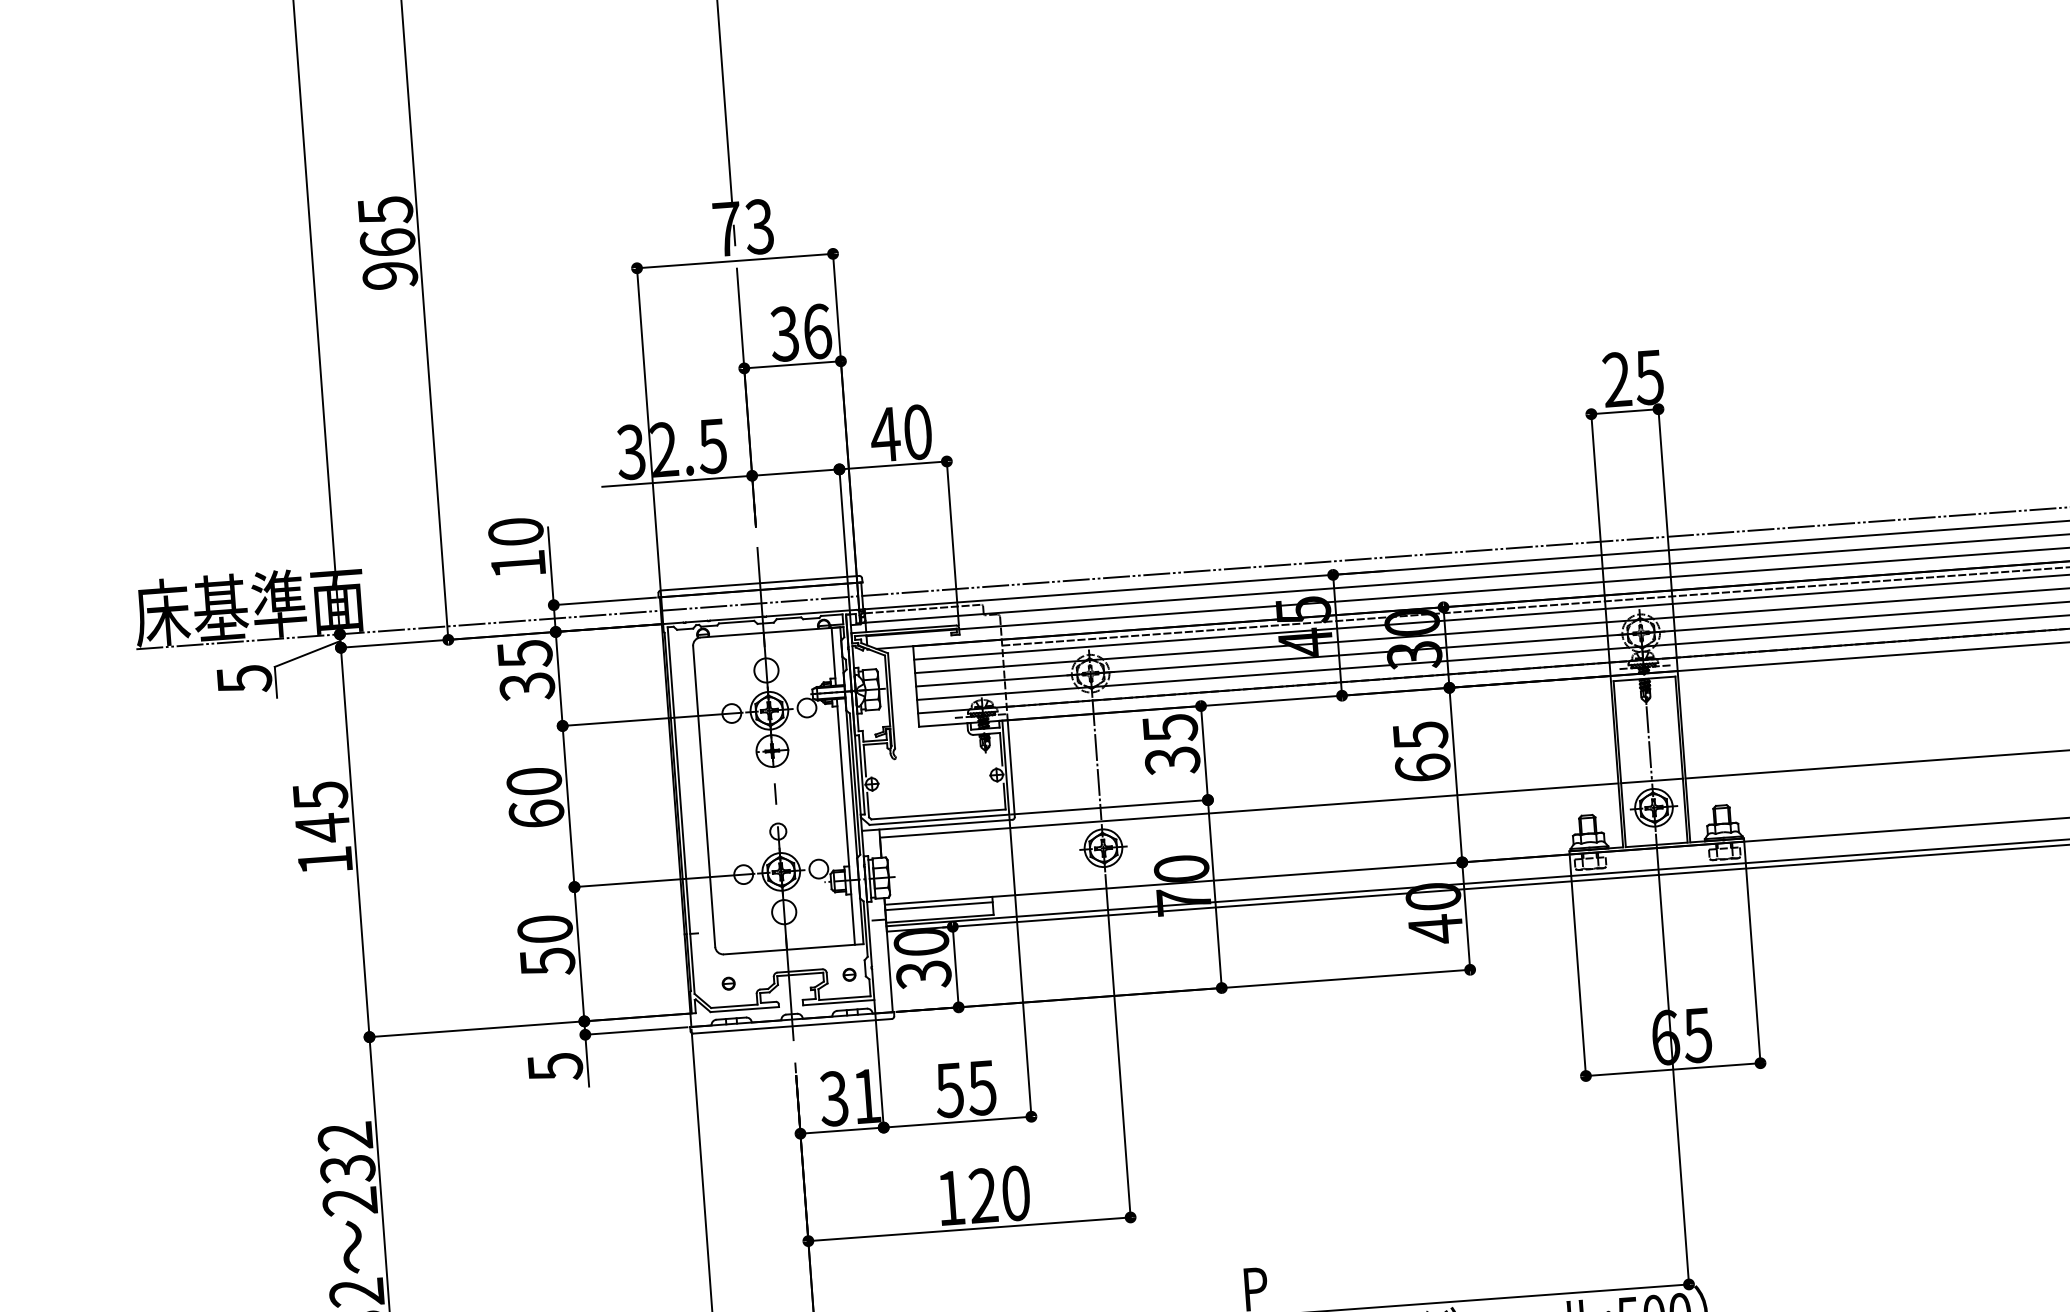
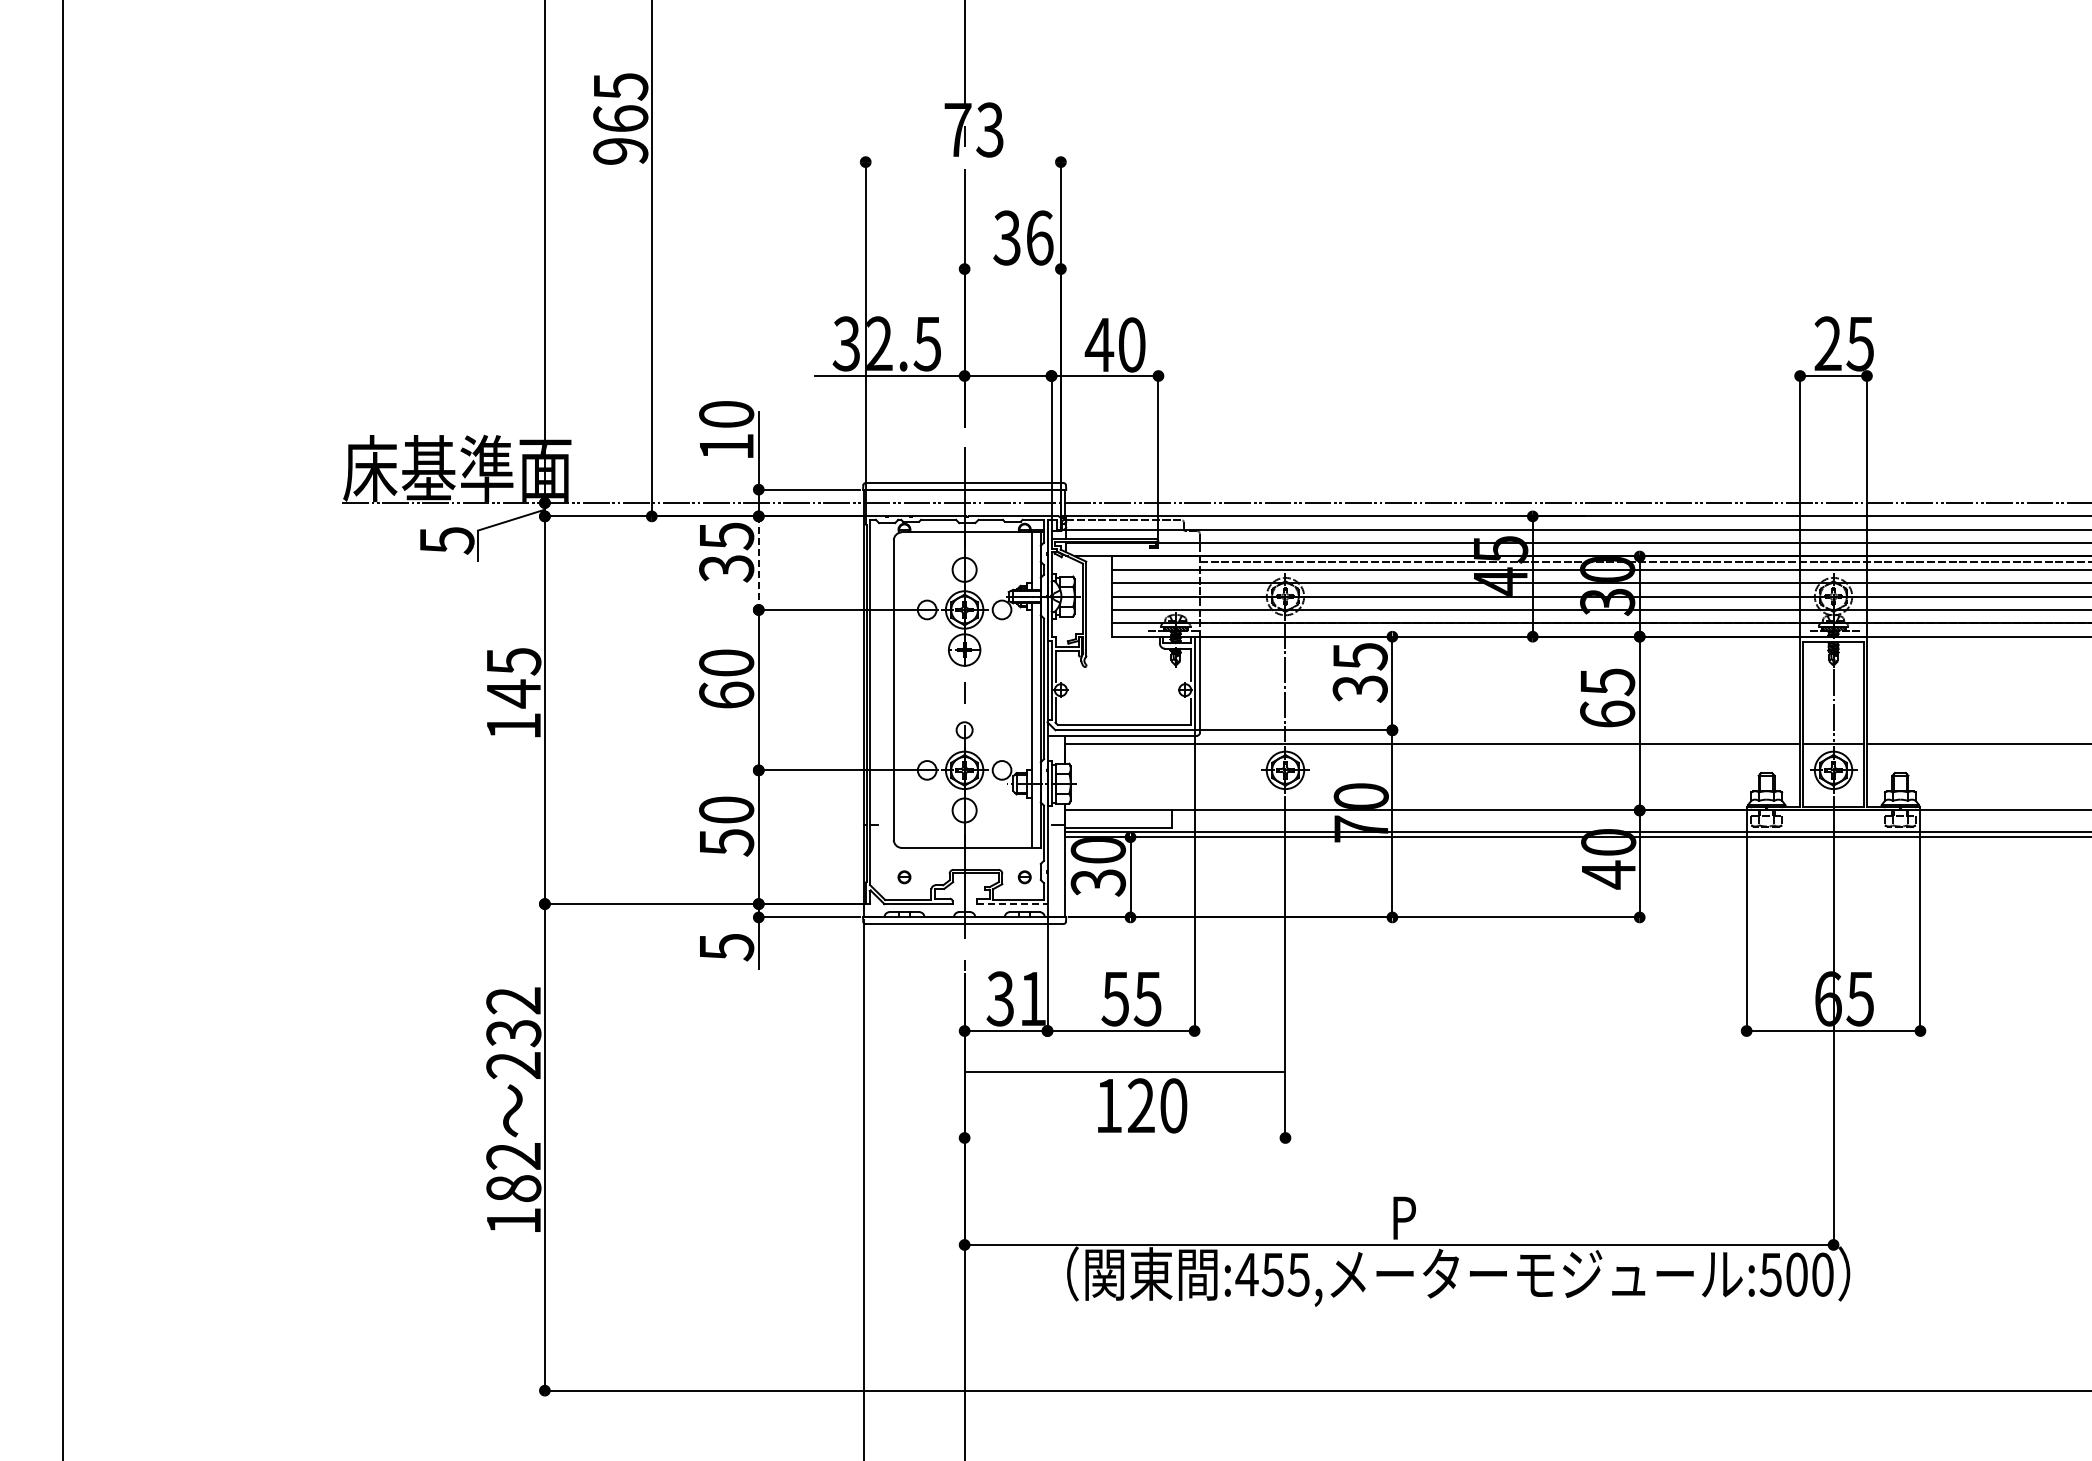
line: (734, 261) -> (962, 162), removed
line: (792, 365) -> (1012, 269), removed
line: (558, 679) -> (758, 563), solid -> dashed
line: (938, 905) -> (1117, 815), removed
line: (839, 1003) -> (1012, 904), solid -> dashed
line: (968, 1229) -> (1124, 1072), moved

